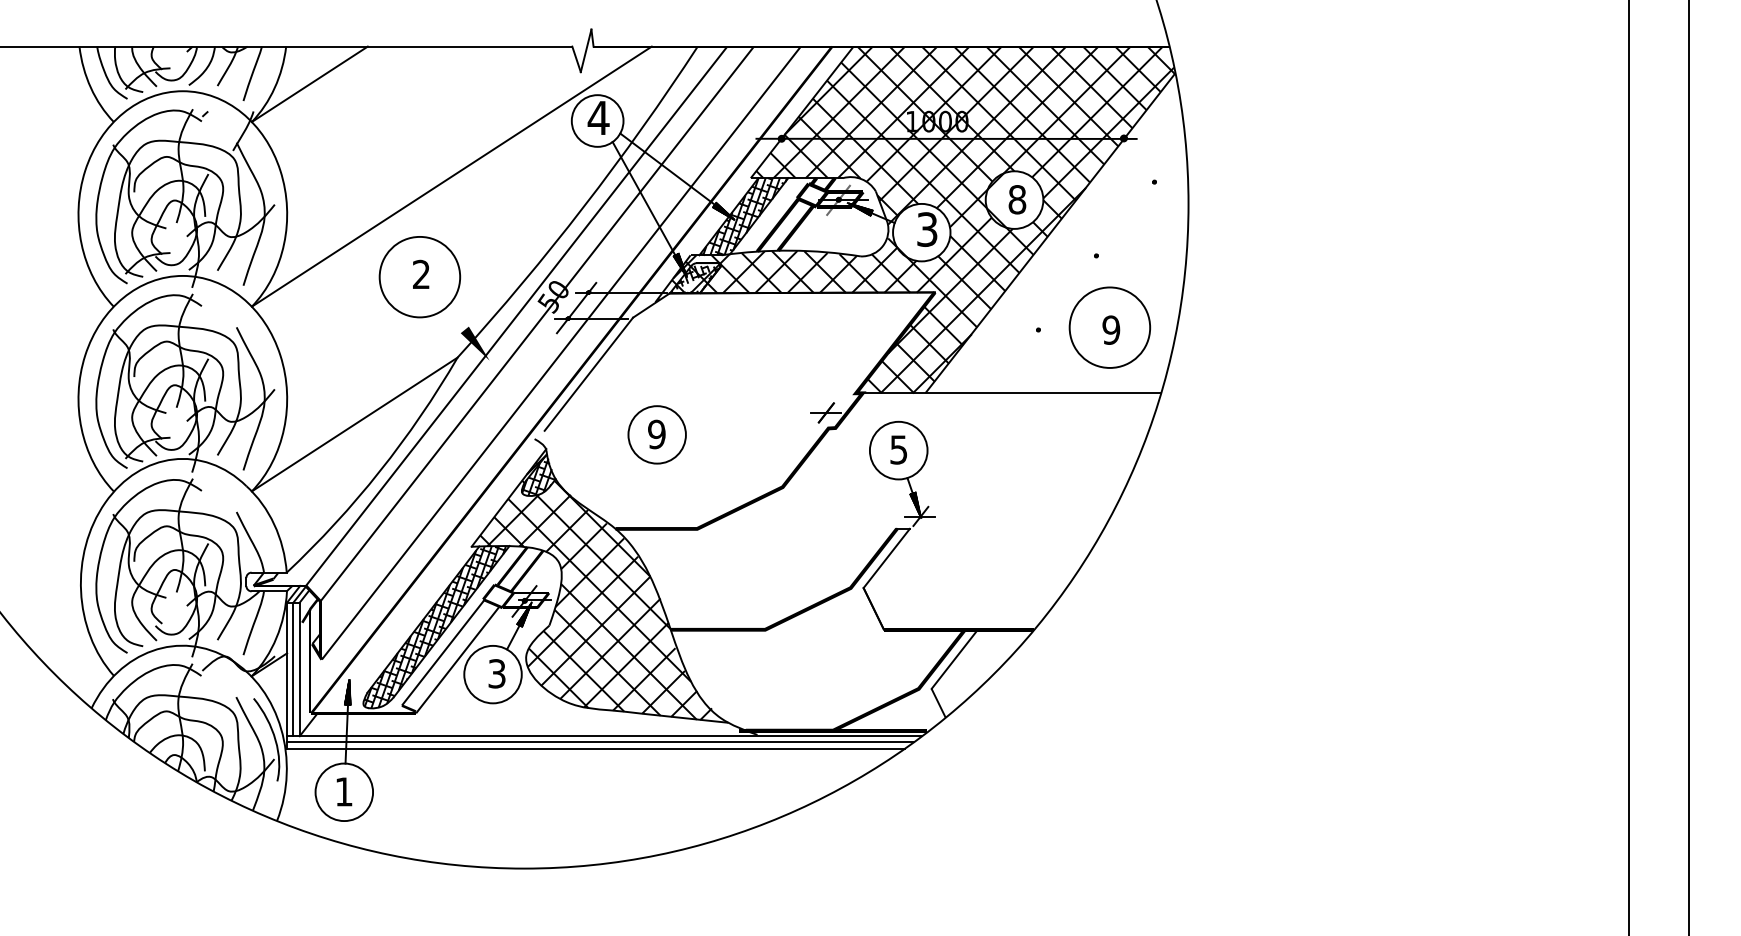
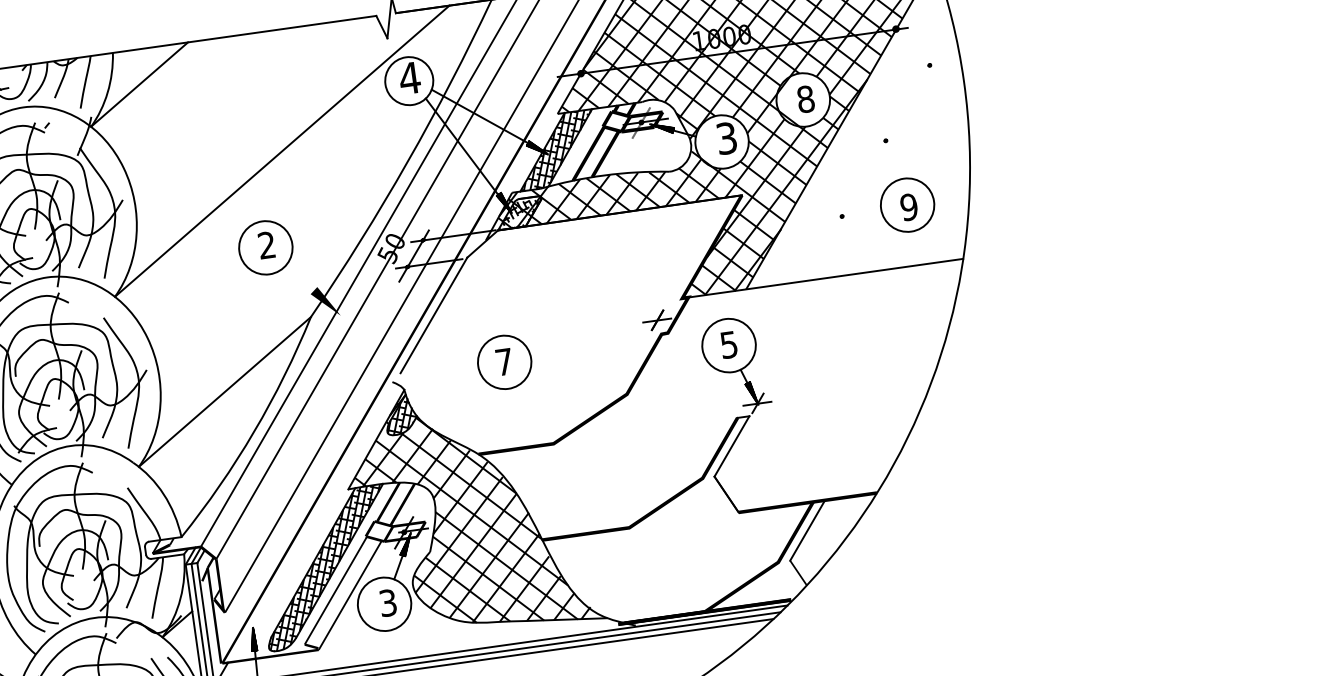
circle: (419, 276) -> (265, 247), size x0.71
circle: (1109, 327) -> (907, 205), size x0.71
text: (656, 434) -> (503, 362), 9 -> 7

